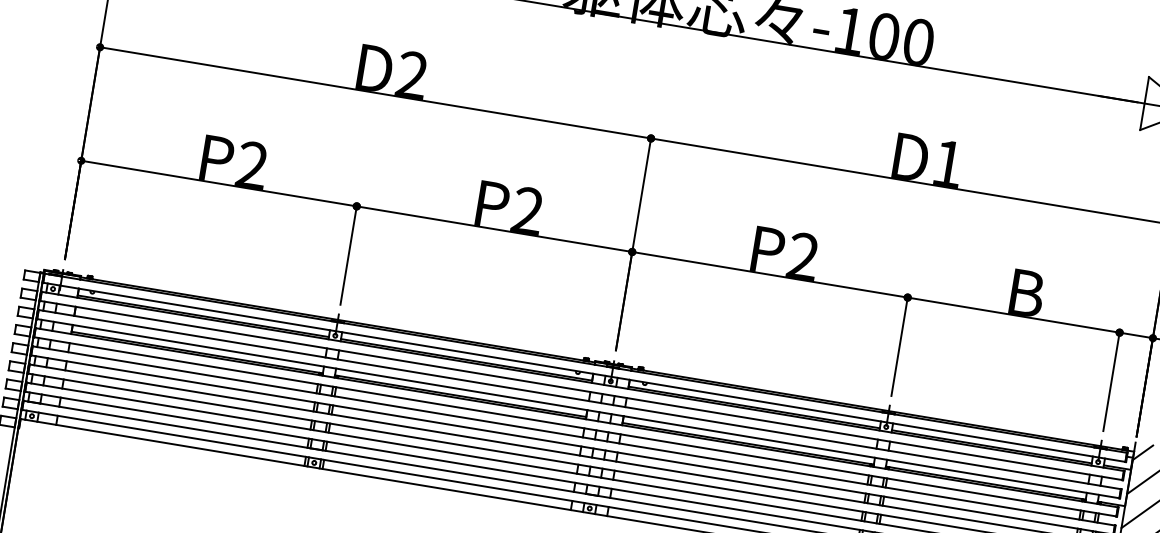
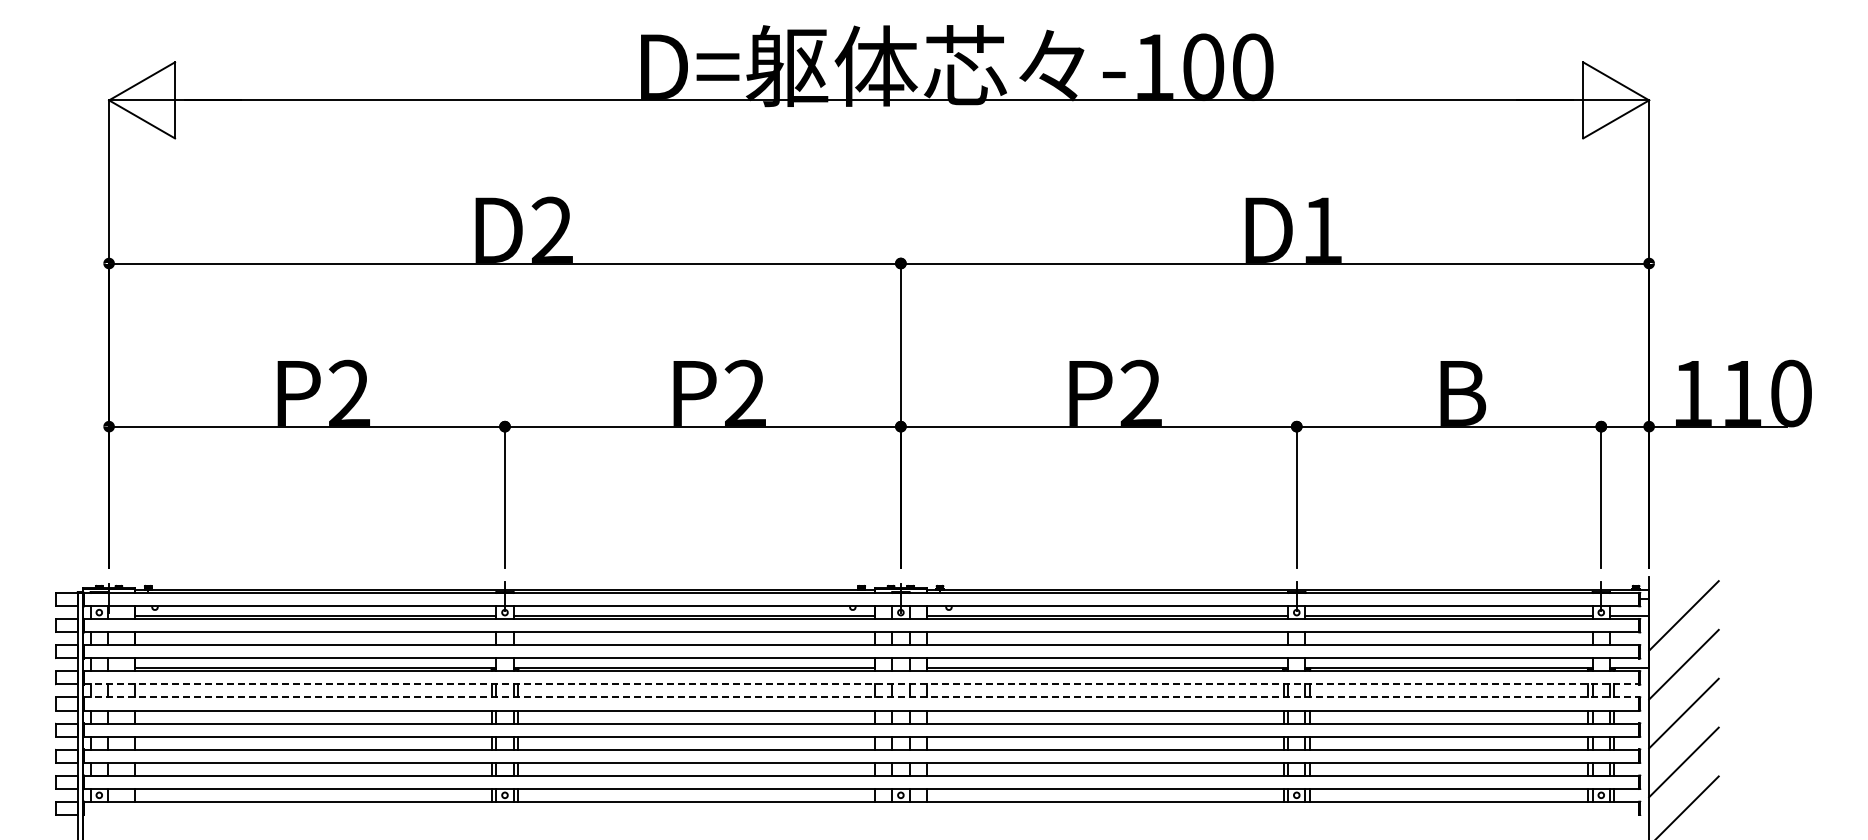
line: (575, 426) -> (861, 684), solid -> dashed
line: (573, 435) -> (861, 697), solid -> dashed
line: (1142, 452) -> (1661, 588), removed

